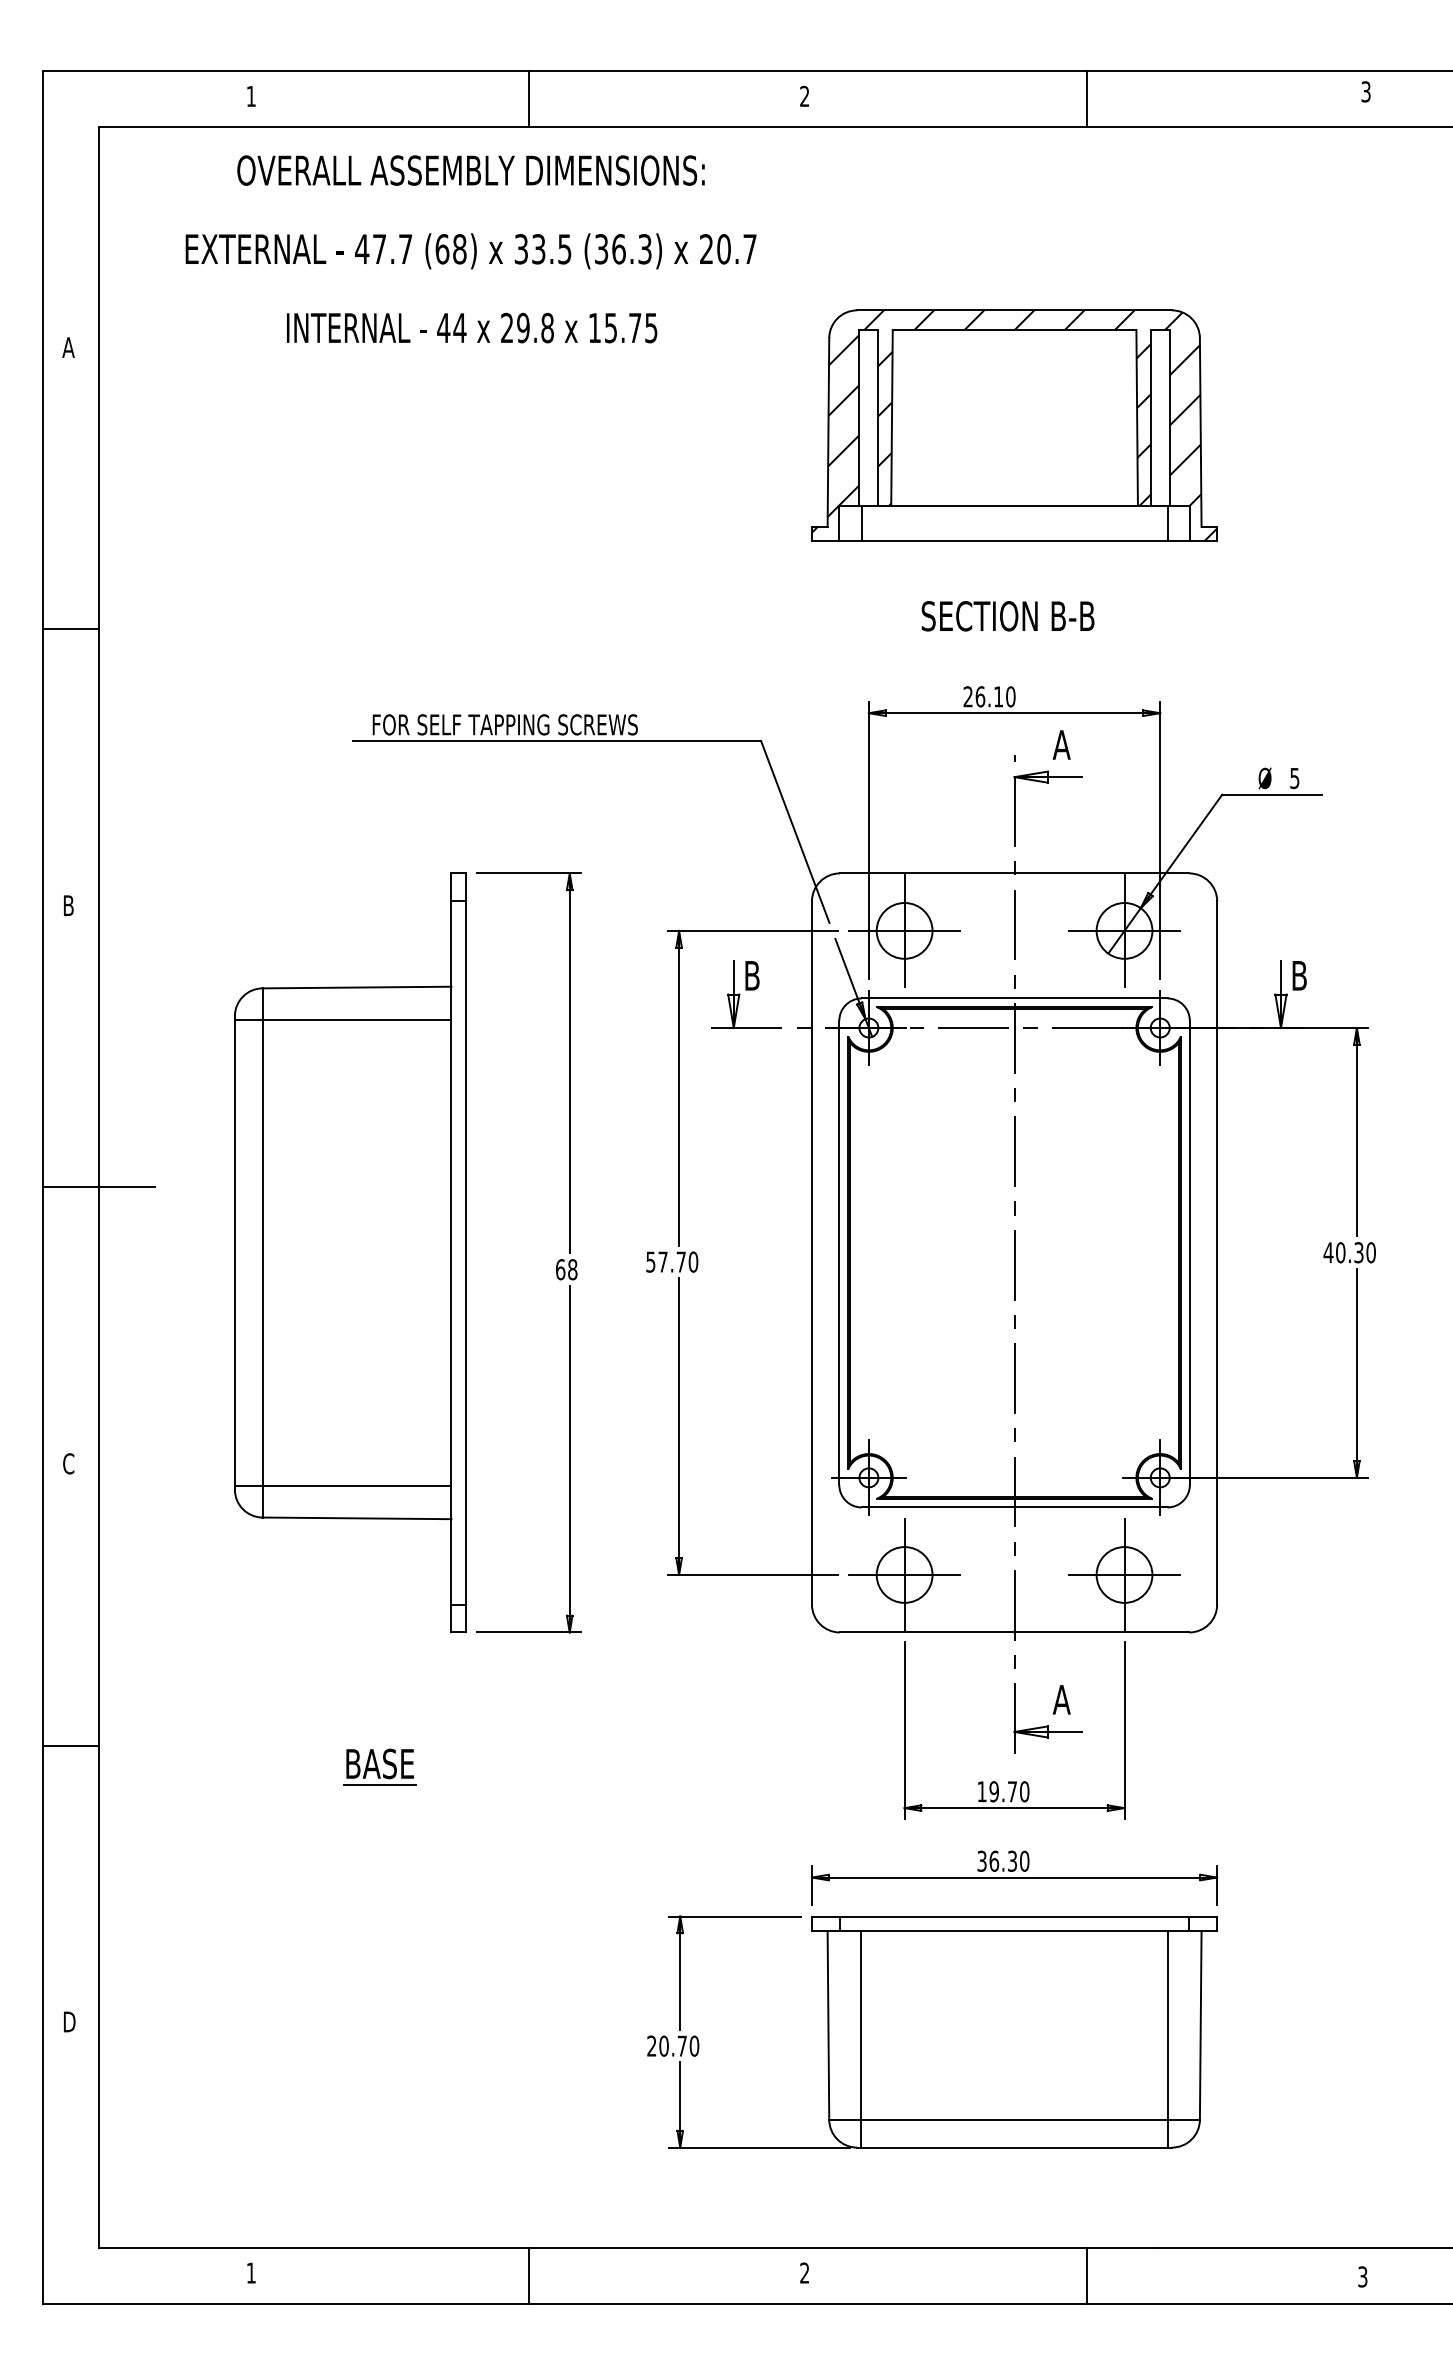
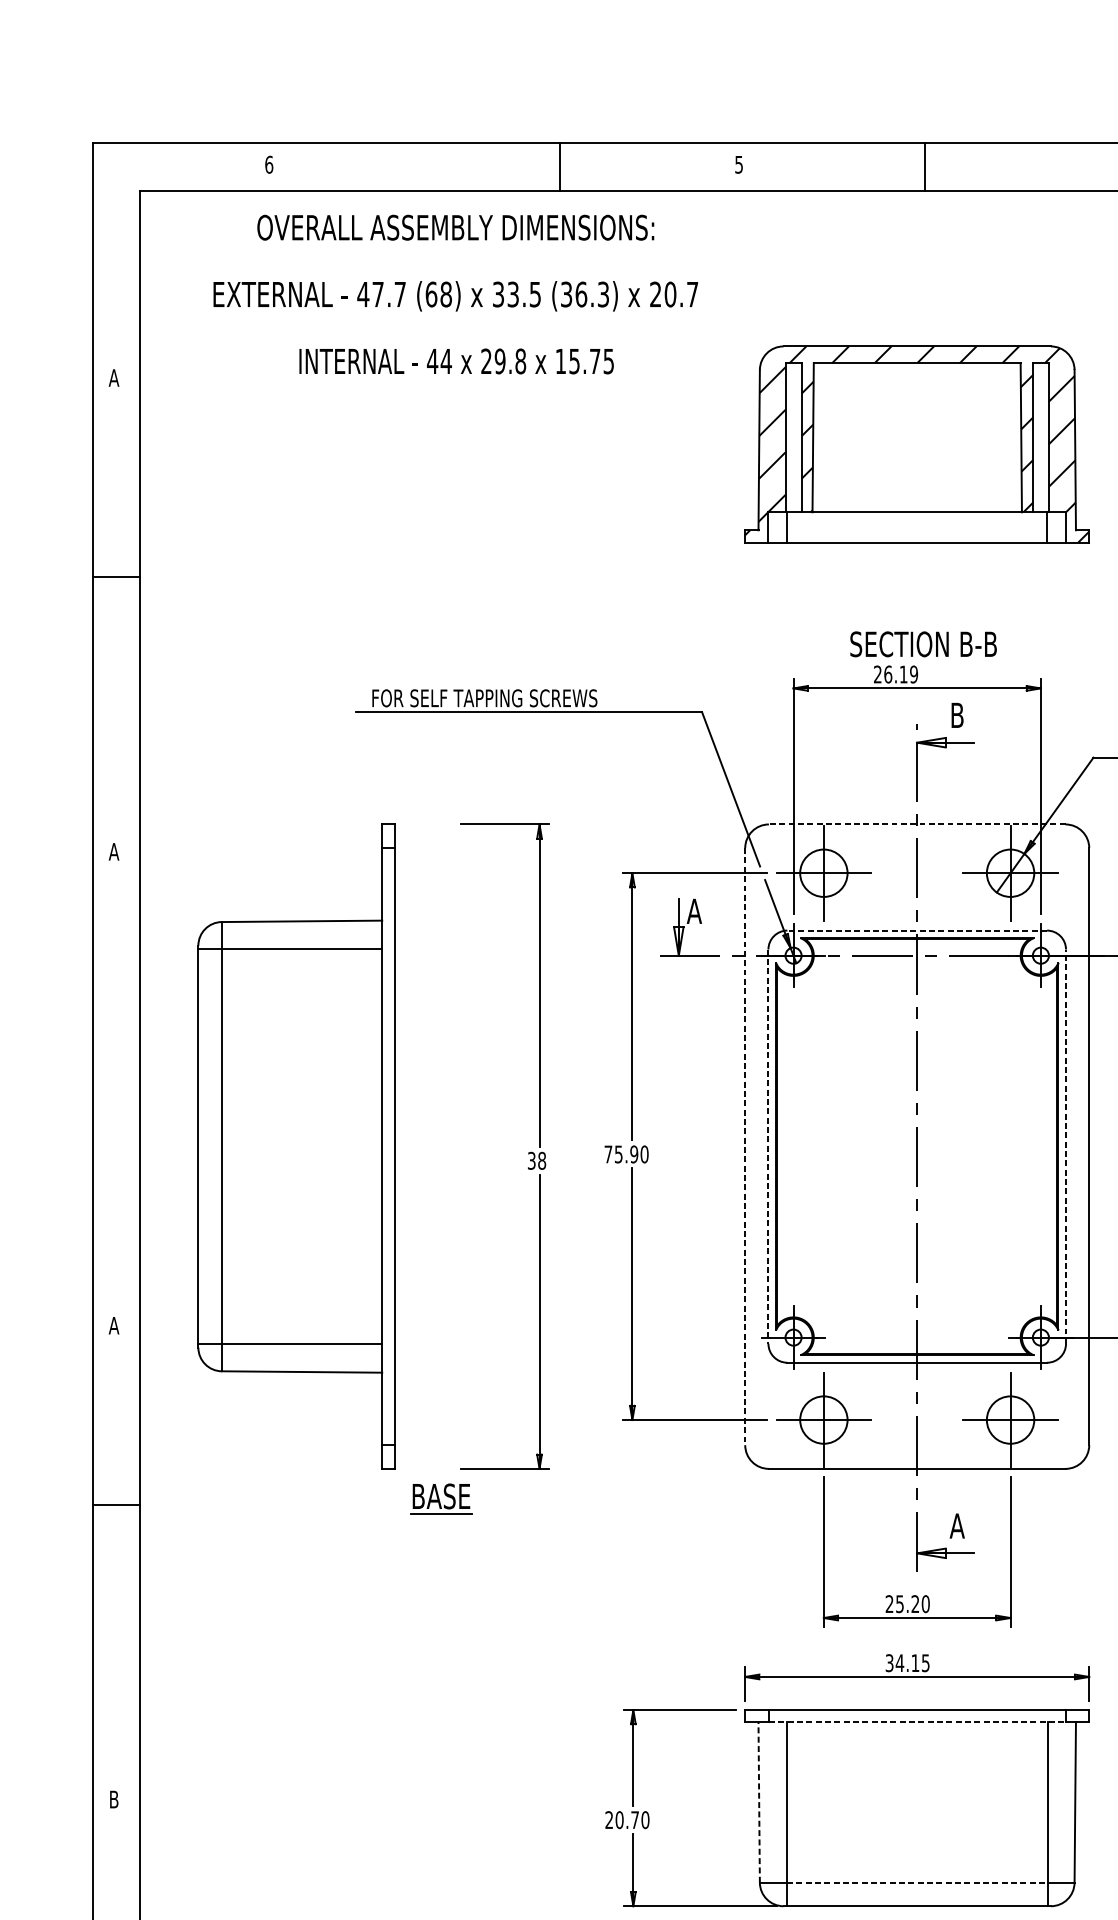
text: (251, 96) -> (269, 164), 1 -> 6
text: (804, 96) -> (738, 164), 2 -> 5
line: (528, 99) -> (559, 167), moved
line: (1087, 99) -> (925, 167), moved
text: (1007, 616) -> (923, 644), moved
line: (71, 629) -> (116, 577), moved
text: (1010, 696) -> (913, 674), 26.10 -> 26.19
text: (1061, 744) -> (957, 714), A -> B
line: (1014, 873) -> (917, 824), solid -> dashed
text: (68, 905) -> (114, 851), B -> A
text: (752, 975) -> (694, 911), B -> A
line: (1014, 998) -> (917, 930), solid -> dashed
line: (99, 1187) -> (140, 1091), removed
part: (350, 1252) -> (296, 1146), moved
line: (811, 1252) -> (744, 1146), solid -> dashed
line: (1189, 1252) -> (1065, 1146), solid -> dashed
line: (839, 1253) -> (768, 1147), solid -> dashed
text: (665, 1261) -> (620, 1153), 57.70 -> 75.90
text: (560, 1269) -> (531, 1160), 68 -> 38
text: (68, 1463) -> (114, 1325), C -> A
line: (71, 1745) -> (116, 1504), moved
part: (379, 1766) -> (440, 1498), moved
text: (996, 1791) -> (901, 1603), 19.70 -> 25.20
text: (1009, 1860) -> (912, 1662), 36.30 -> 34.15
line: (1014, 1931) -> (917, 1722), solid -> dashed
text: (70, 2022) -> (115, 1800), D -> B
line: (828, 2025) -> (759, 1802), solid -> dashed
line: (1015, 2119) -> (918, 1882), solid -> dashed

